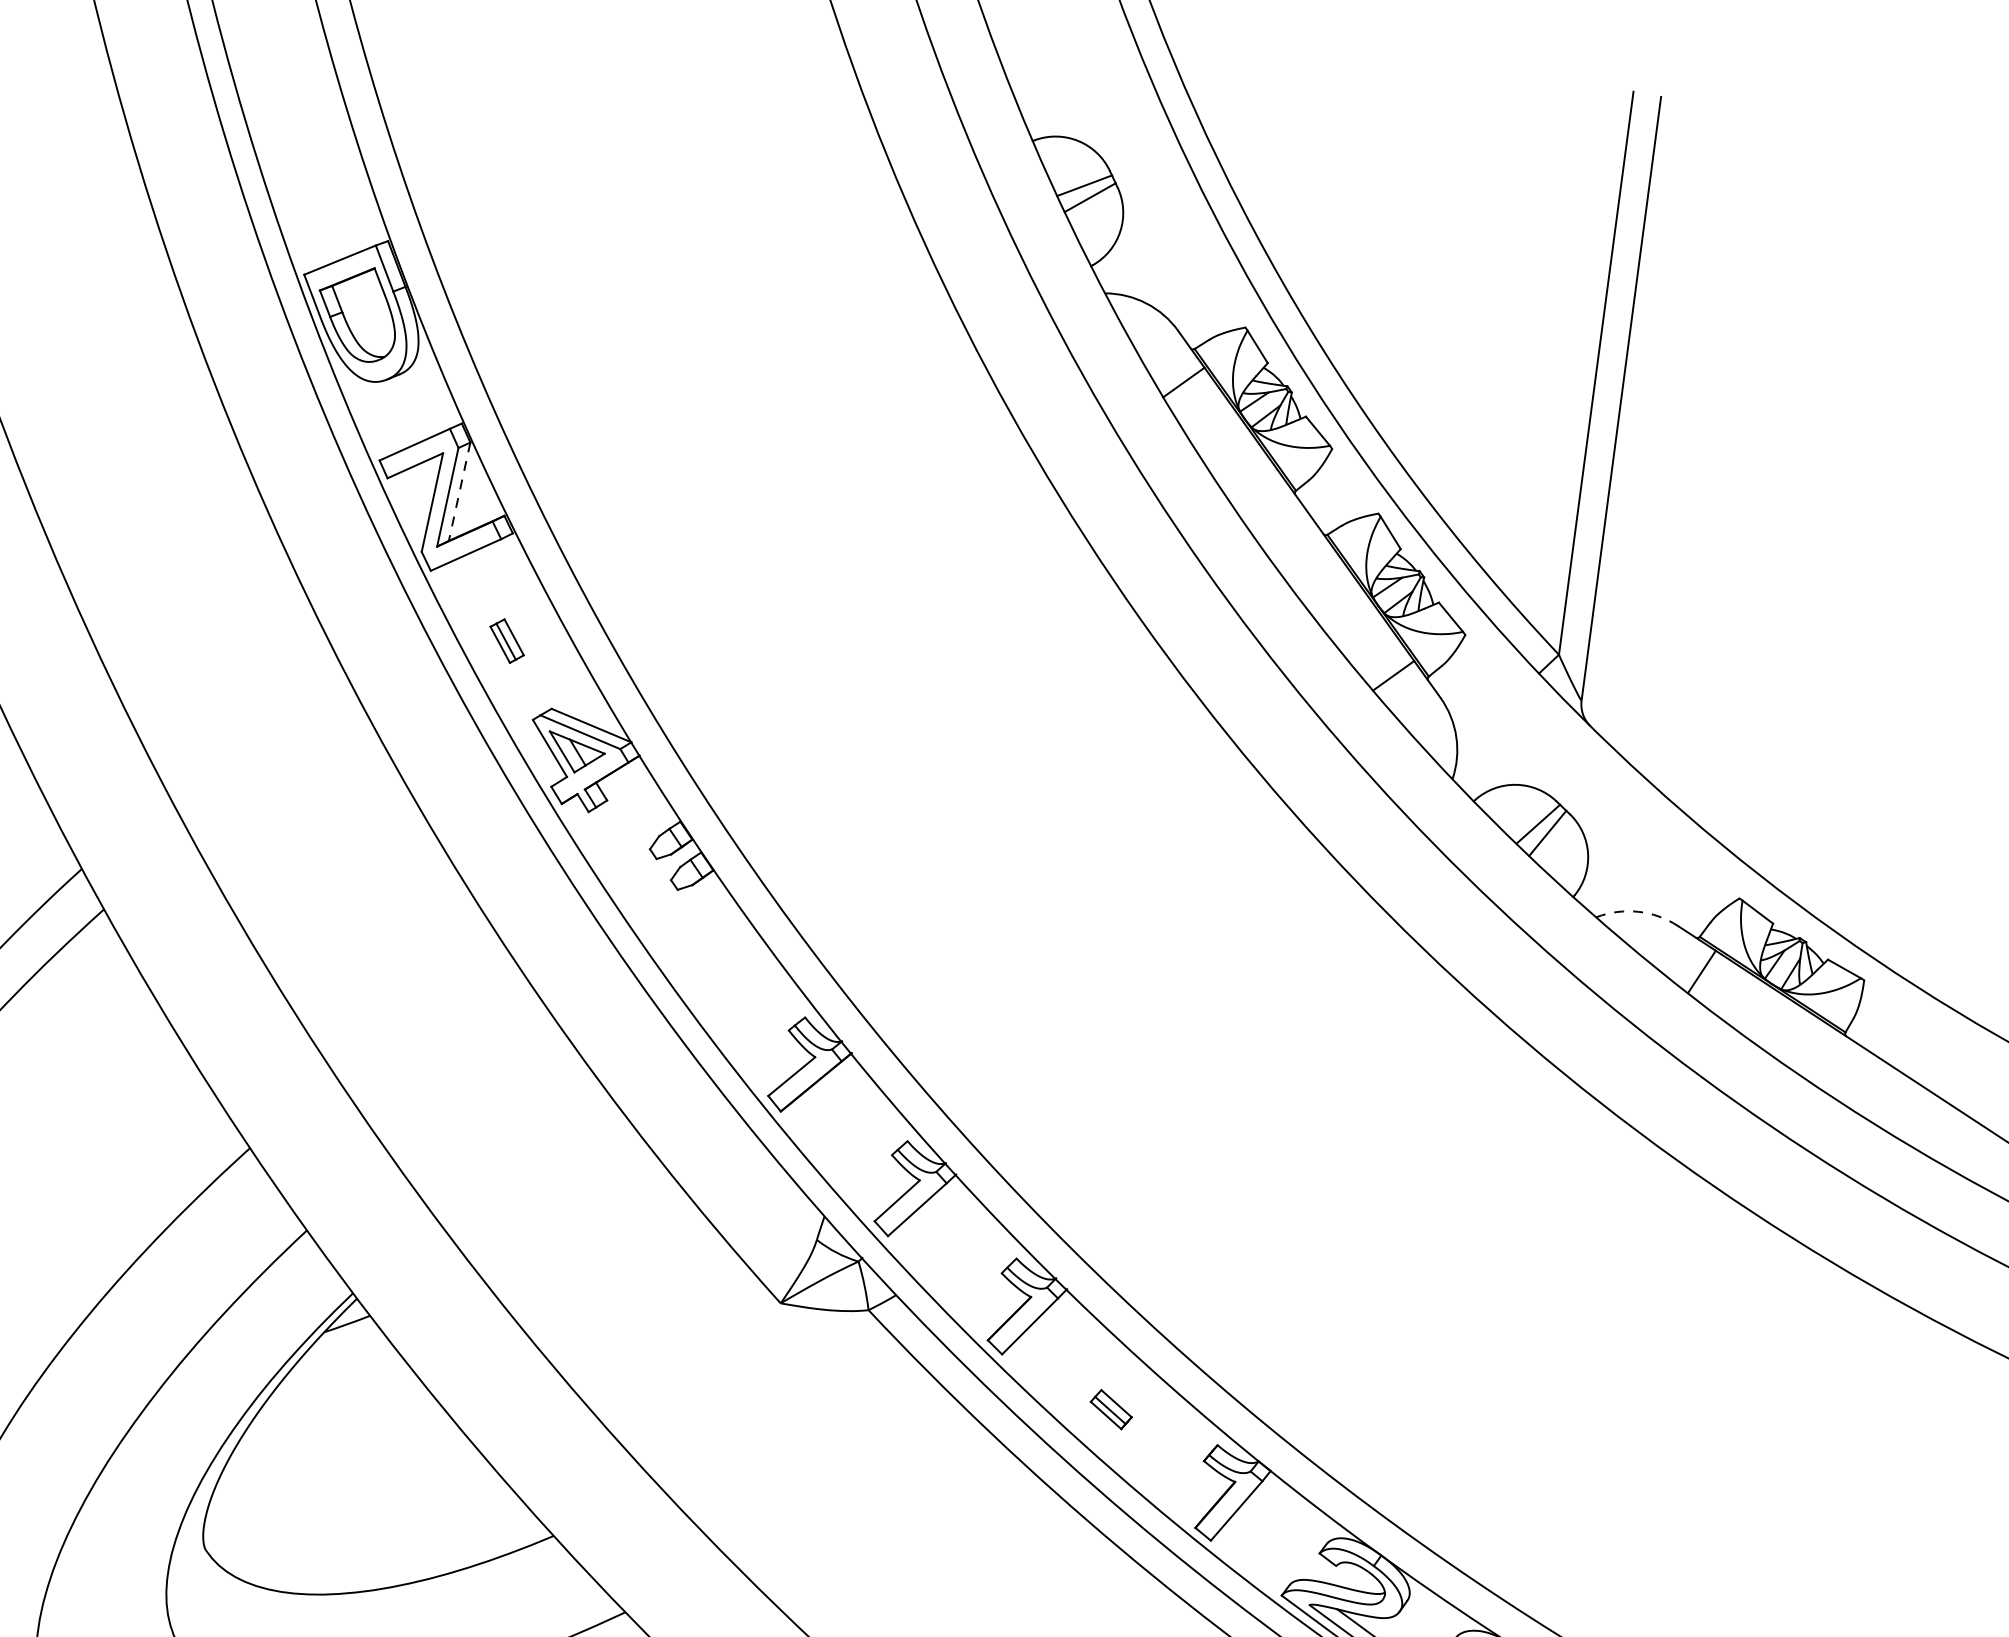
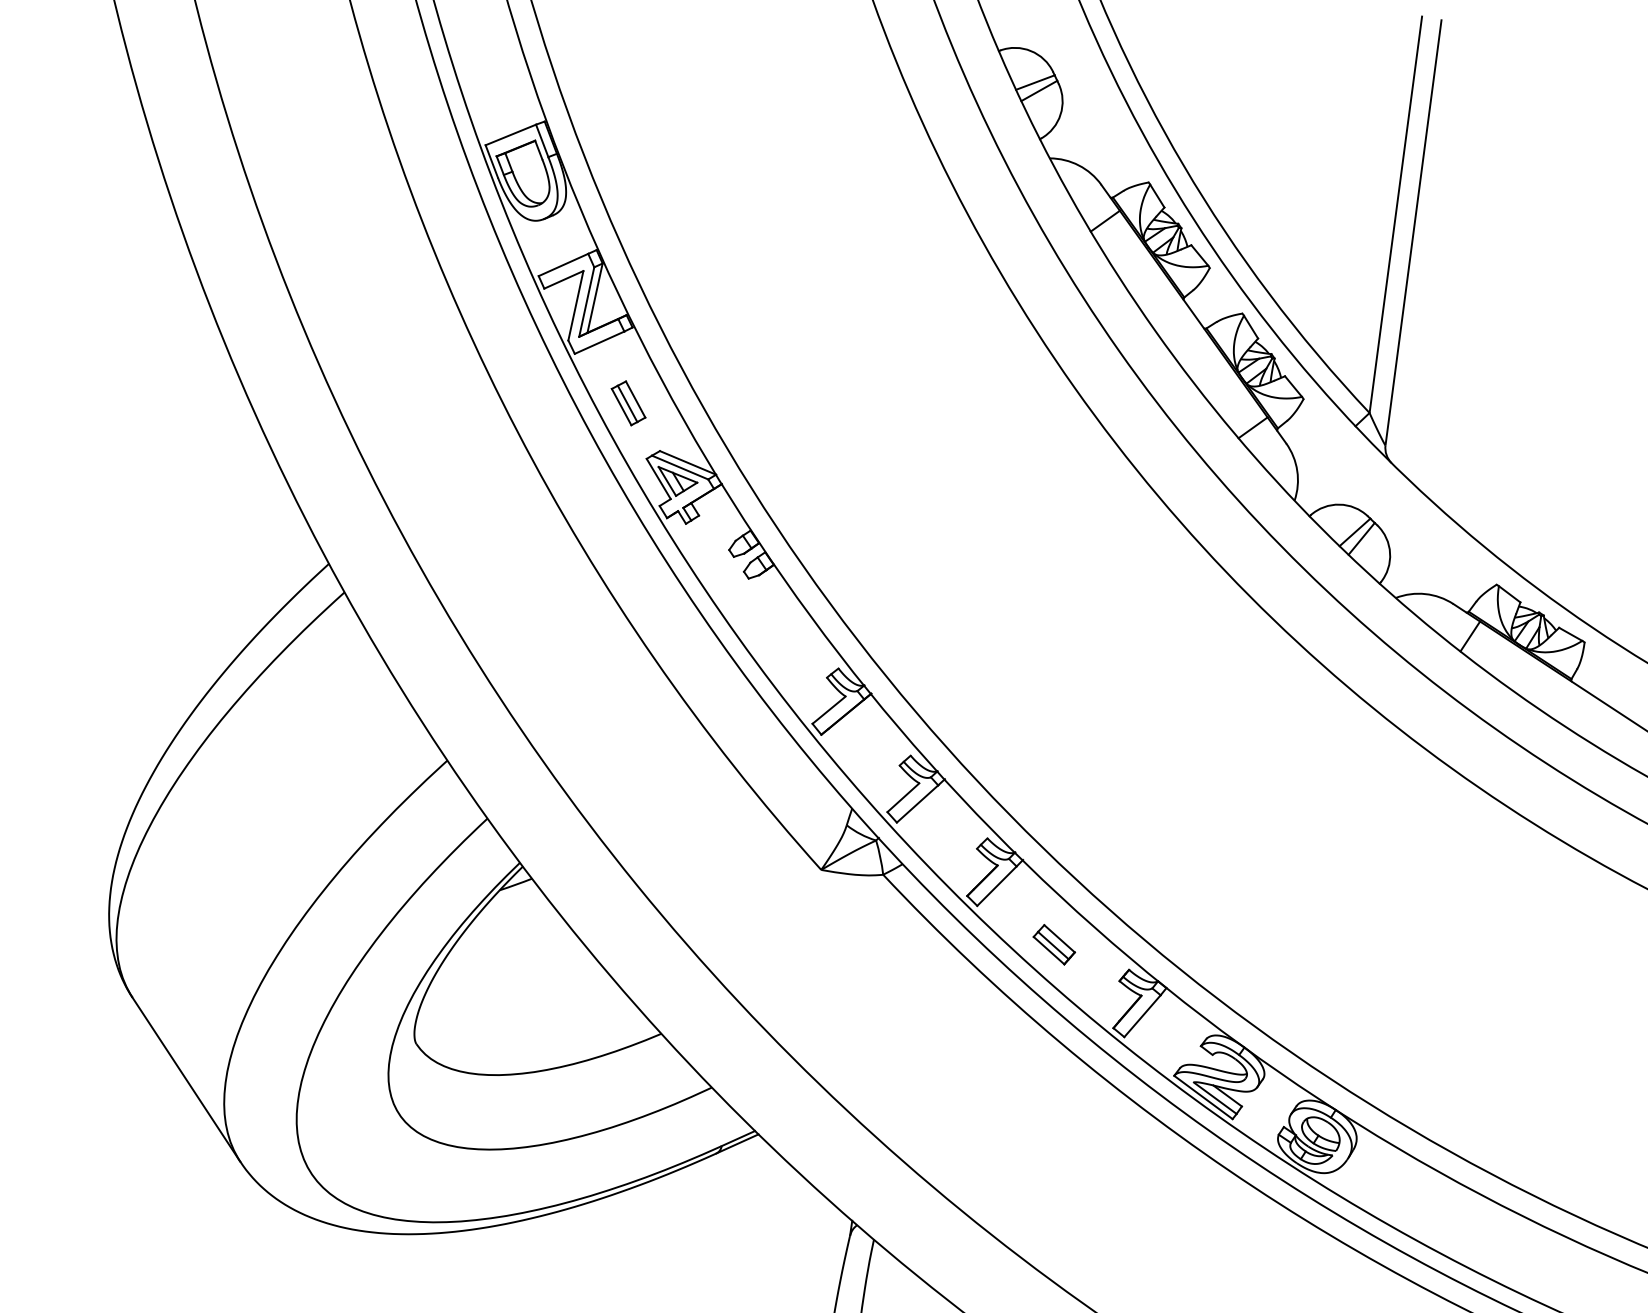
line: (458, 492) -> (594, 298), dashed -> solid
part: (507, 641) -> (628, 403), size x1.43
arc: (1638, 912) -> (1425, 594), dashed -> solid
part: (1110, 1409) -> (1053, 944), size x1.43

